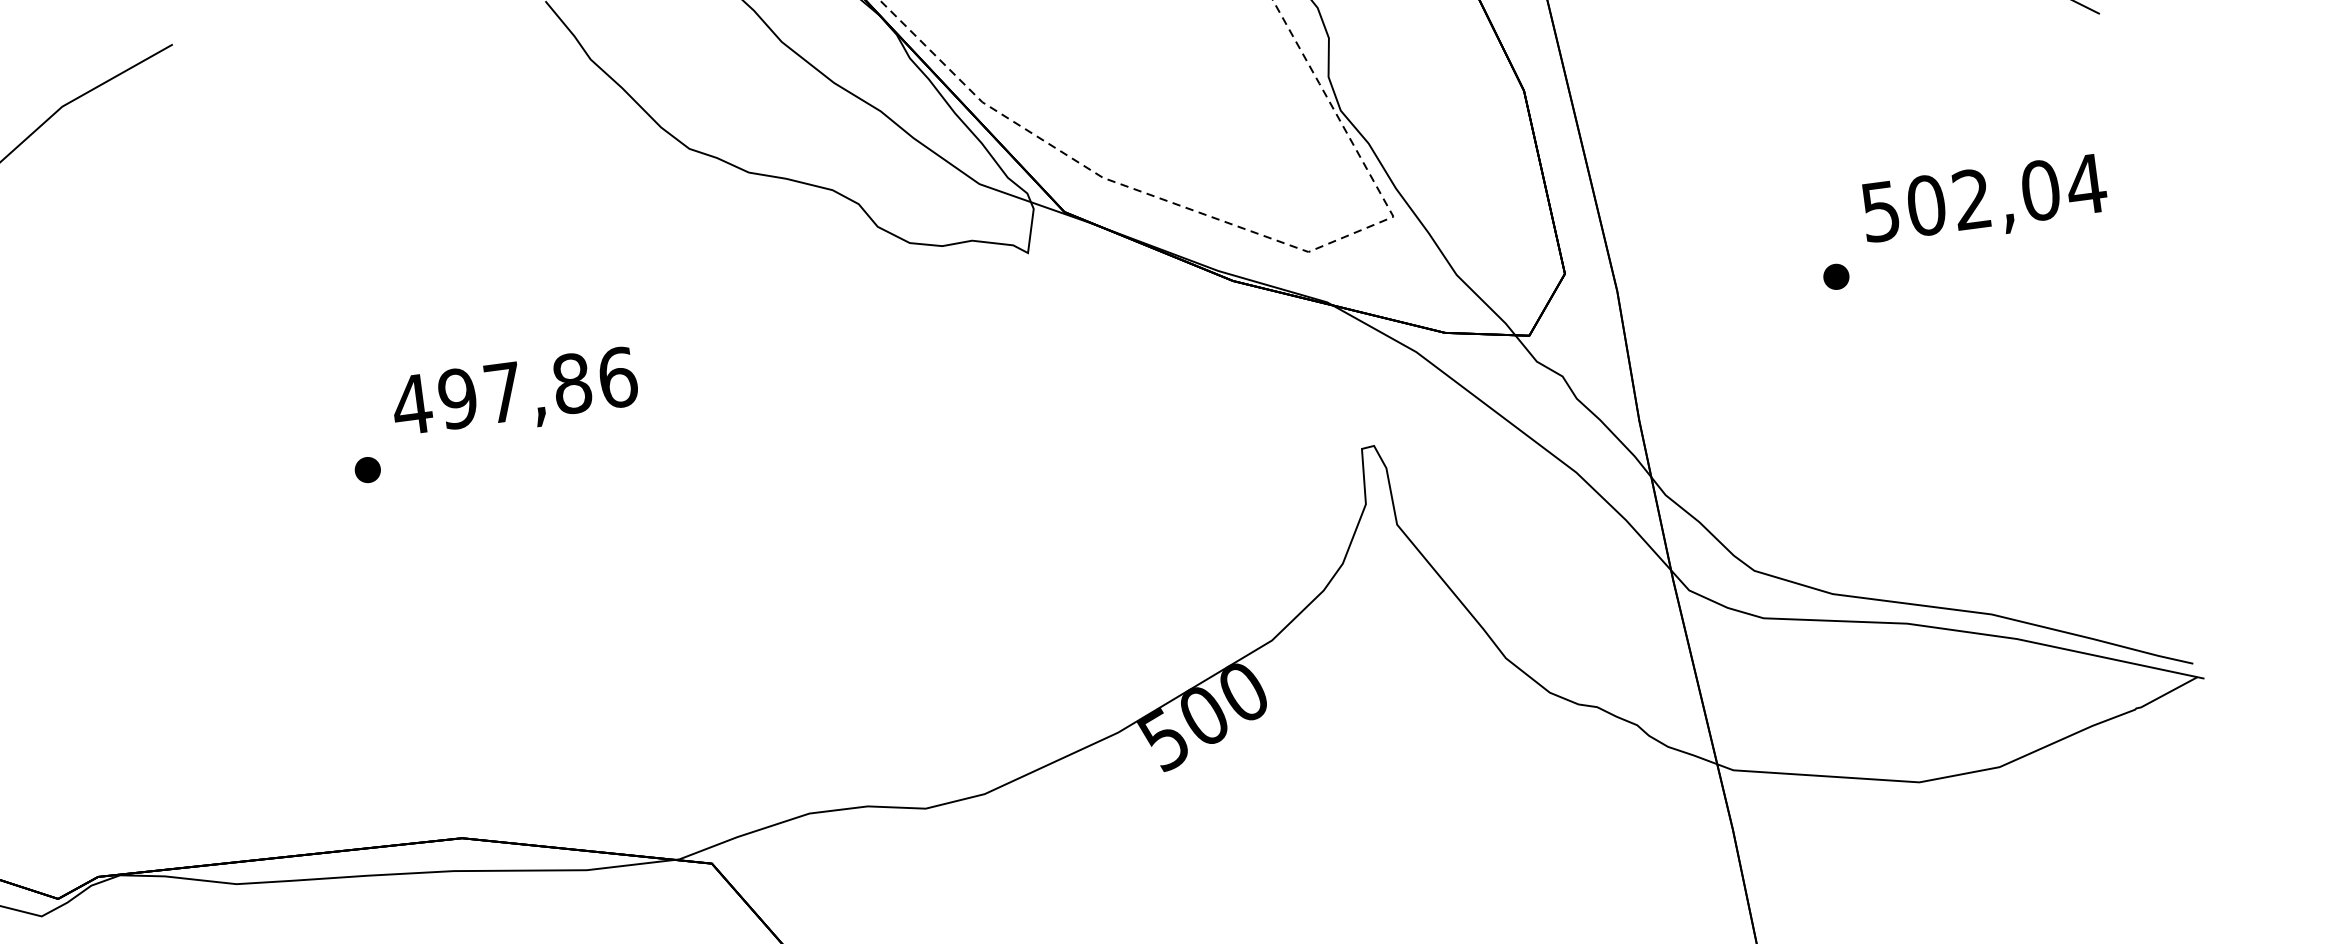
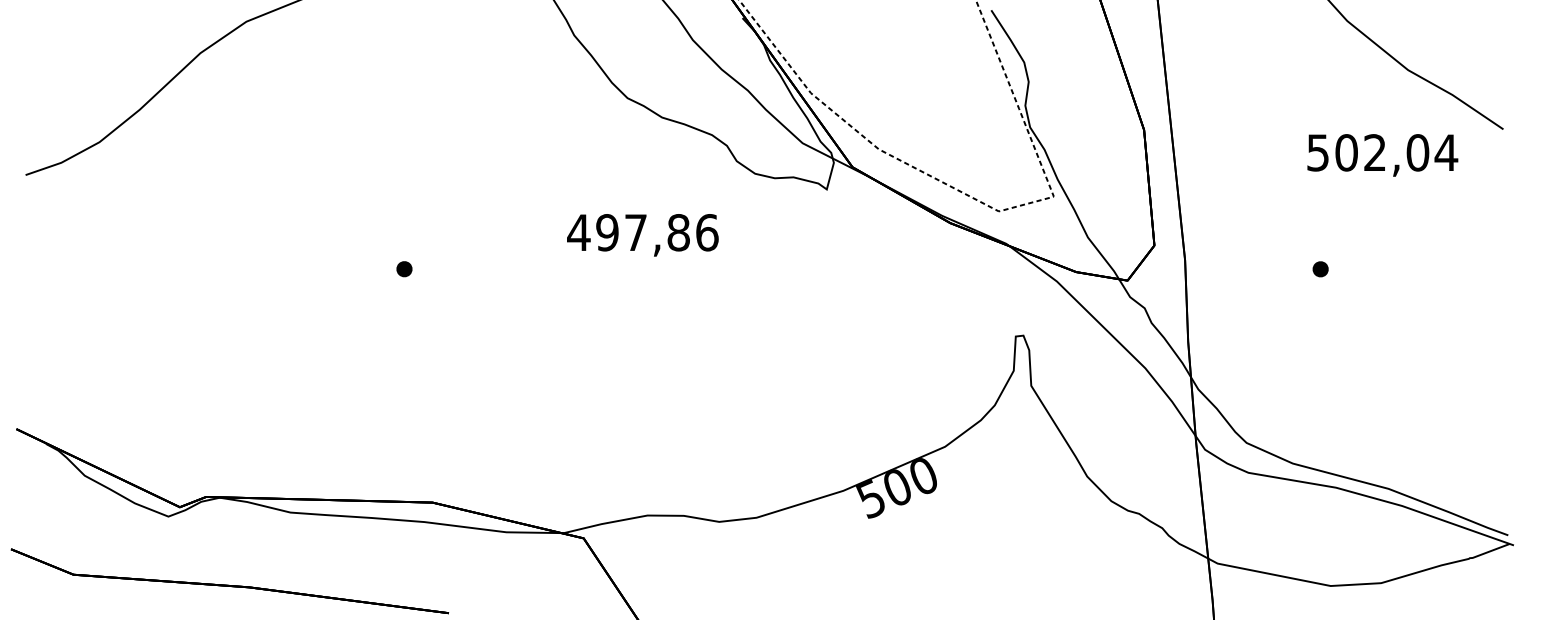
text: (1984, 202) -> (1382, 155), moved
text: (514, 395) -> (642, 235), moved

